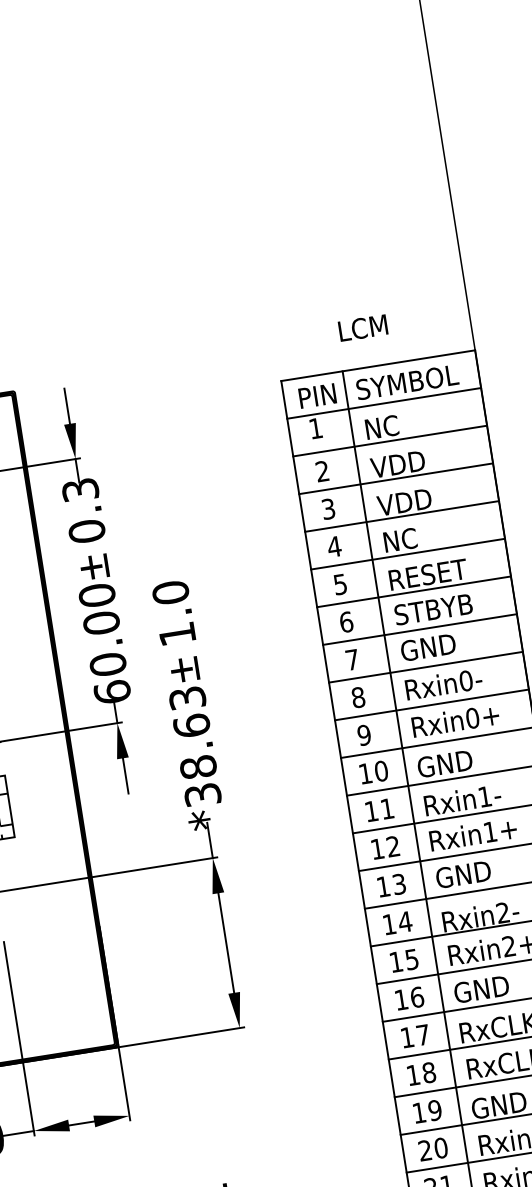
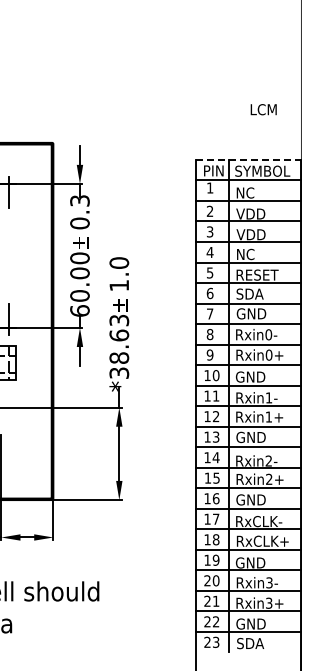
text: (362, 327) -> (263, 109), moved
line: (377, 364) -> (248, 159), solid -> dashed
text: (440, 607) -> (261, 293), STBYB -> SDA

